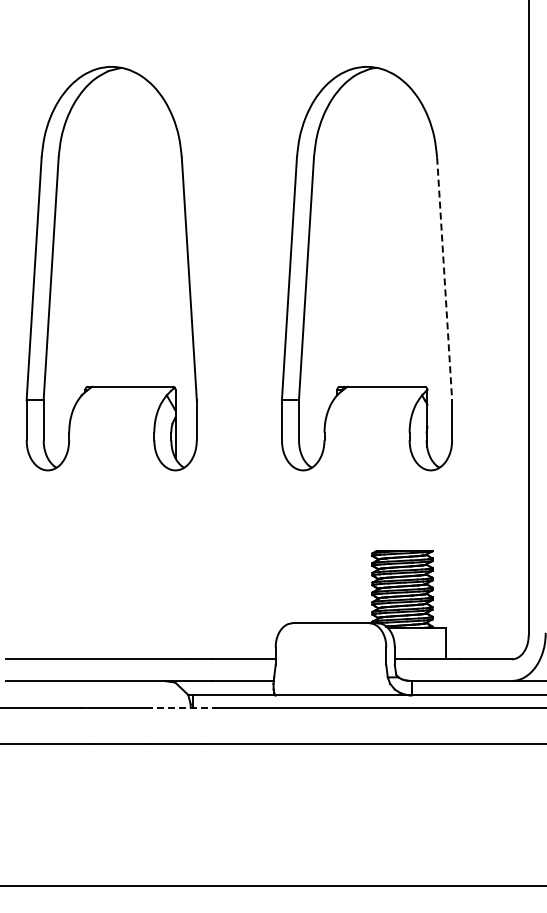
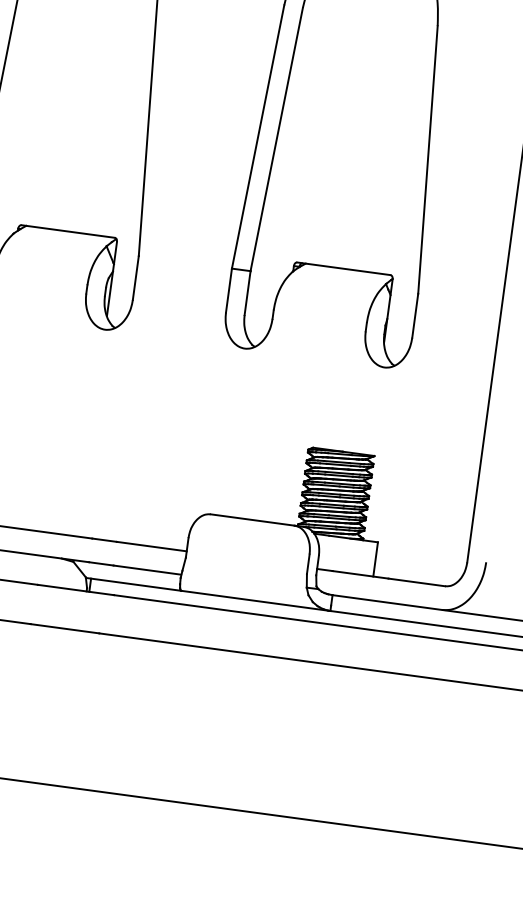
line: (444, 279) -> (427, 160), dashed -> solid
line: (180, 707) -> (75, 589), dashed -> solid

